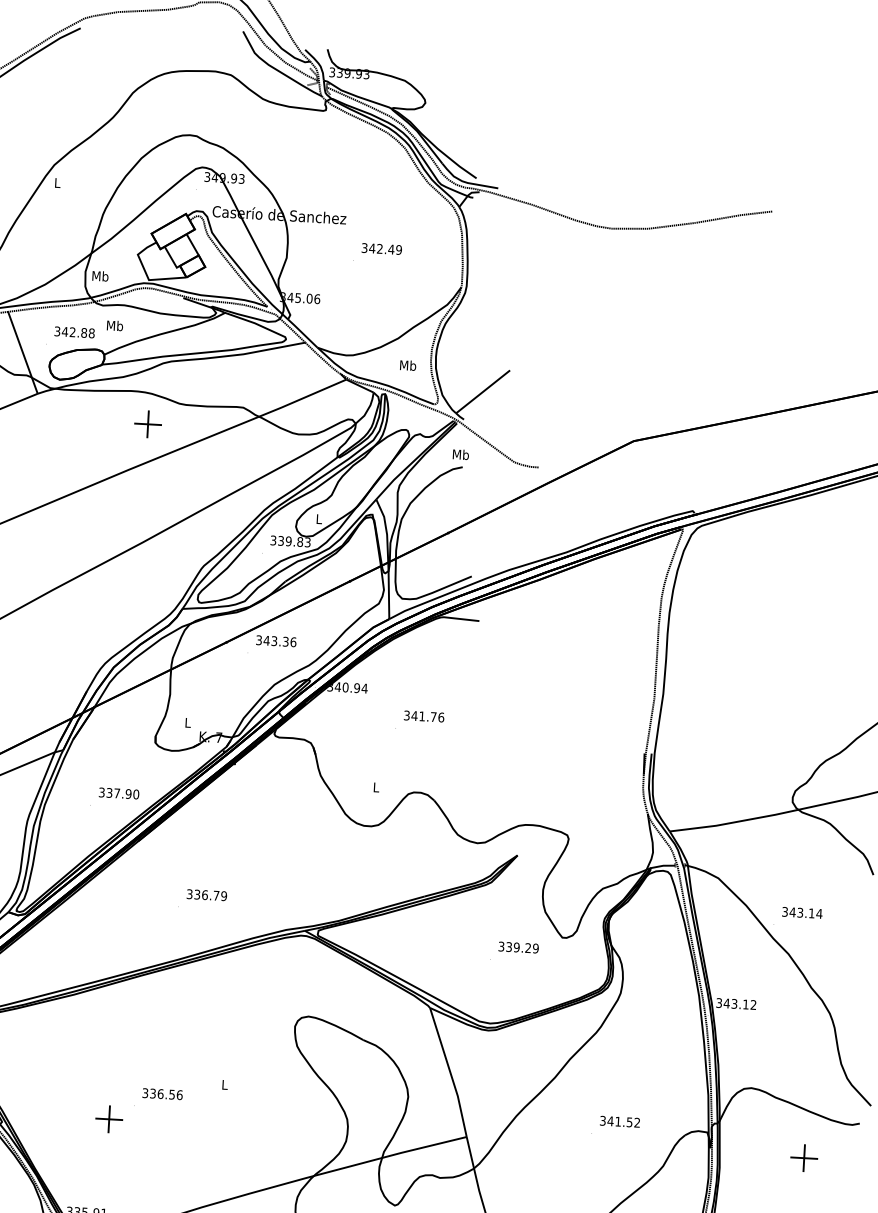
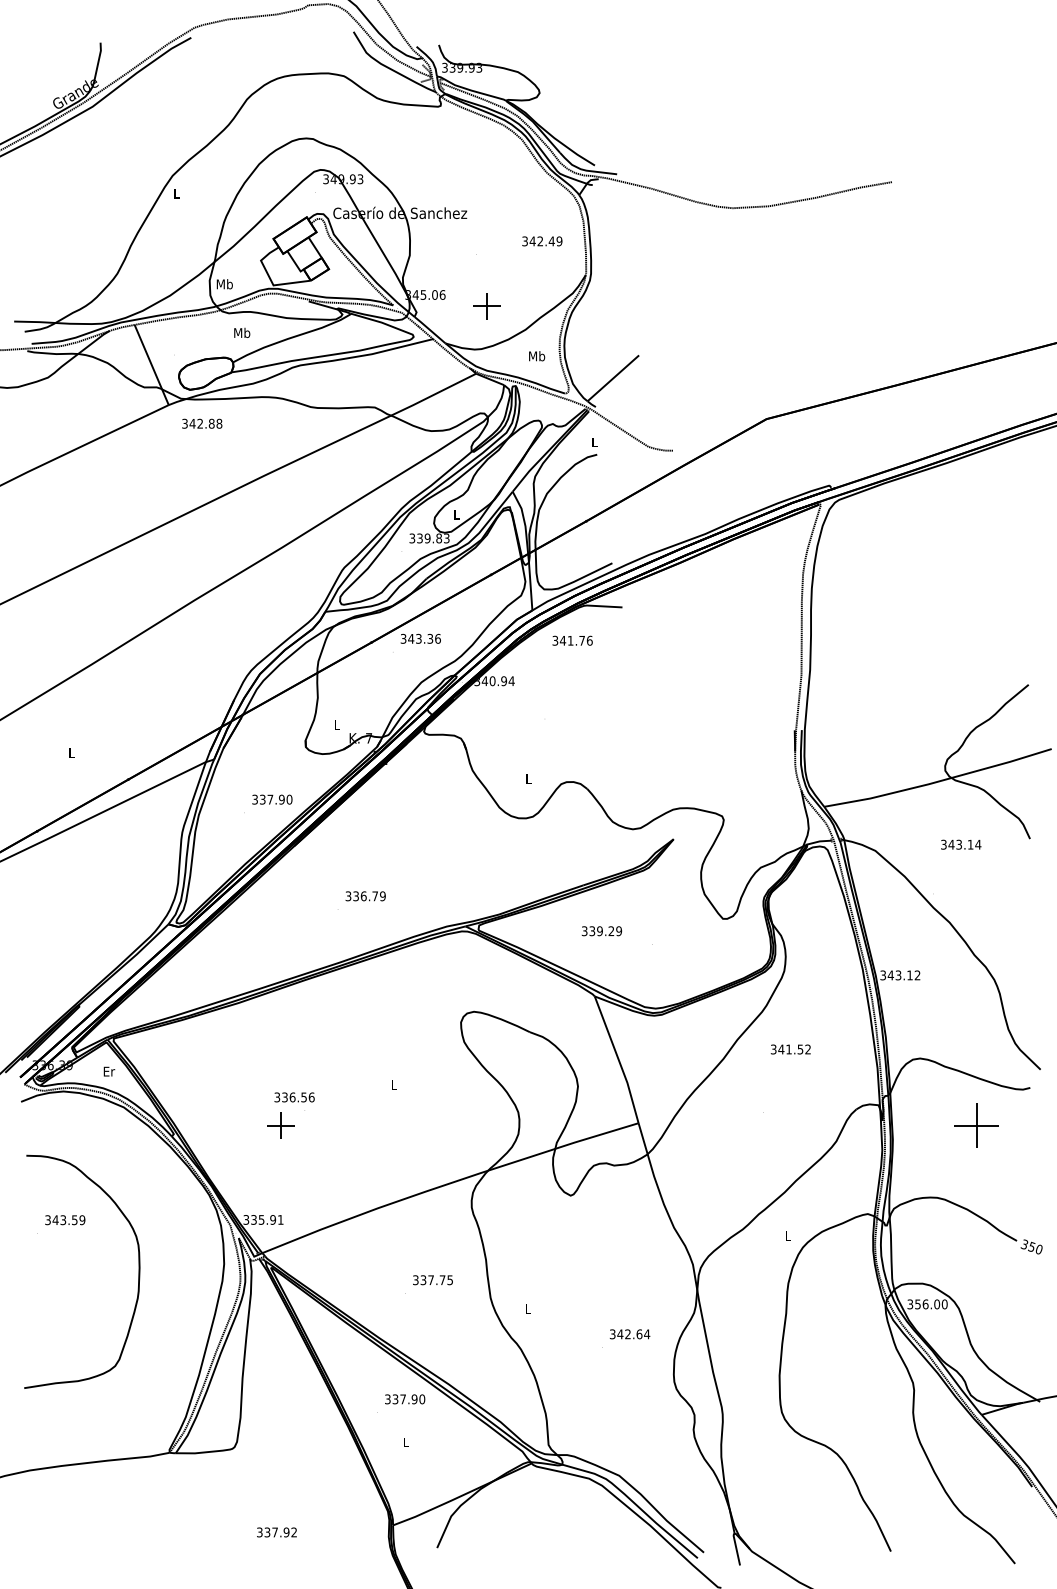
text: (382, 249) -> (542, 241), moved
text: (74, 332) -> (202, 423), moved
part: (147, 424) -> (486, 306), moved
text: (460, 454) -> (594, 442), Mb -> L
text: (424, 716) -> (572, 640), moved
text: (802, 912) -> (961, 844), moved
text: (518, 947) -> (601, 931), moved
text: (162, 1094) -> (294, 1097), moved
text: (619, 1121) -> (790, 1049), moved
part: (803, 1158) -> (976, 1125), size x1.6

